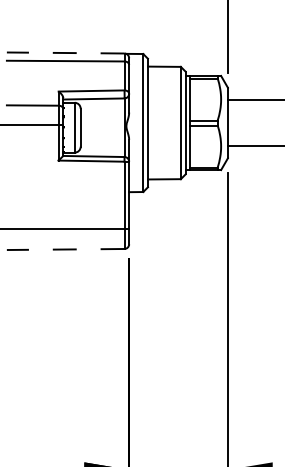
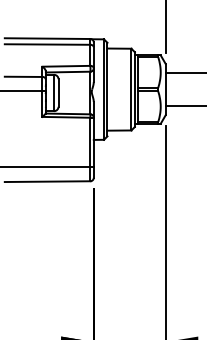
line: (65, 53) -> (47, 38), dashed -> solid
line: (65, 249) -> (47, 181), dashed -> solid

